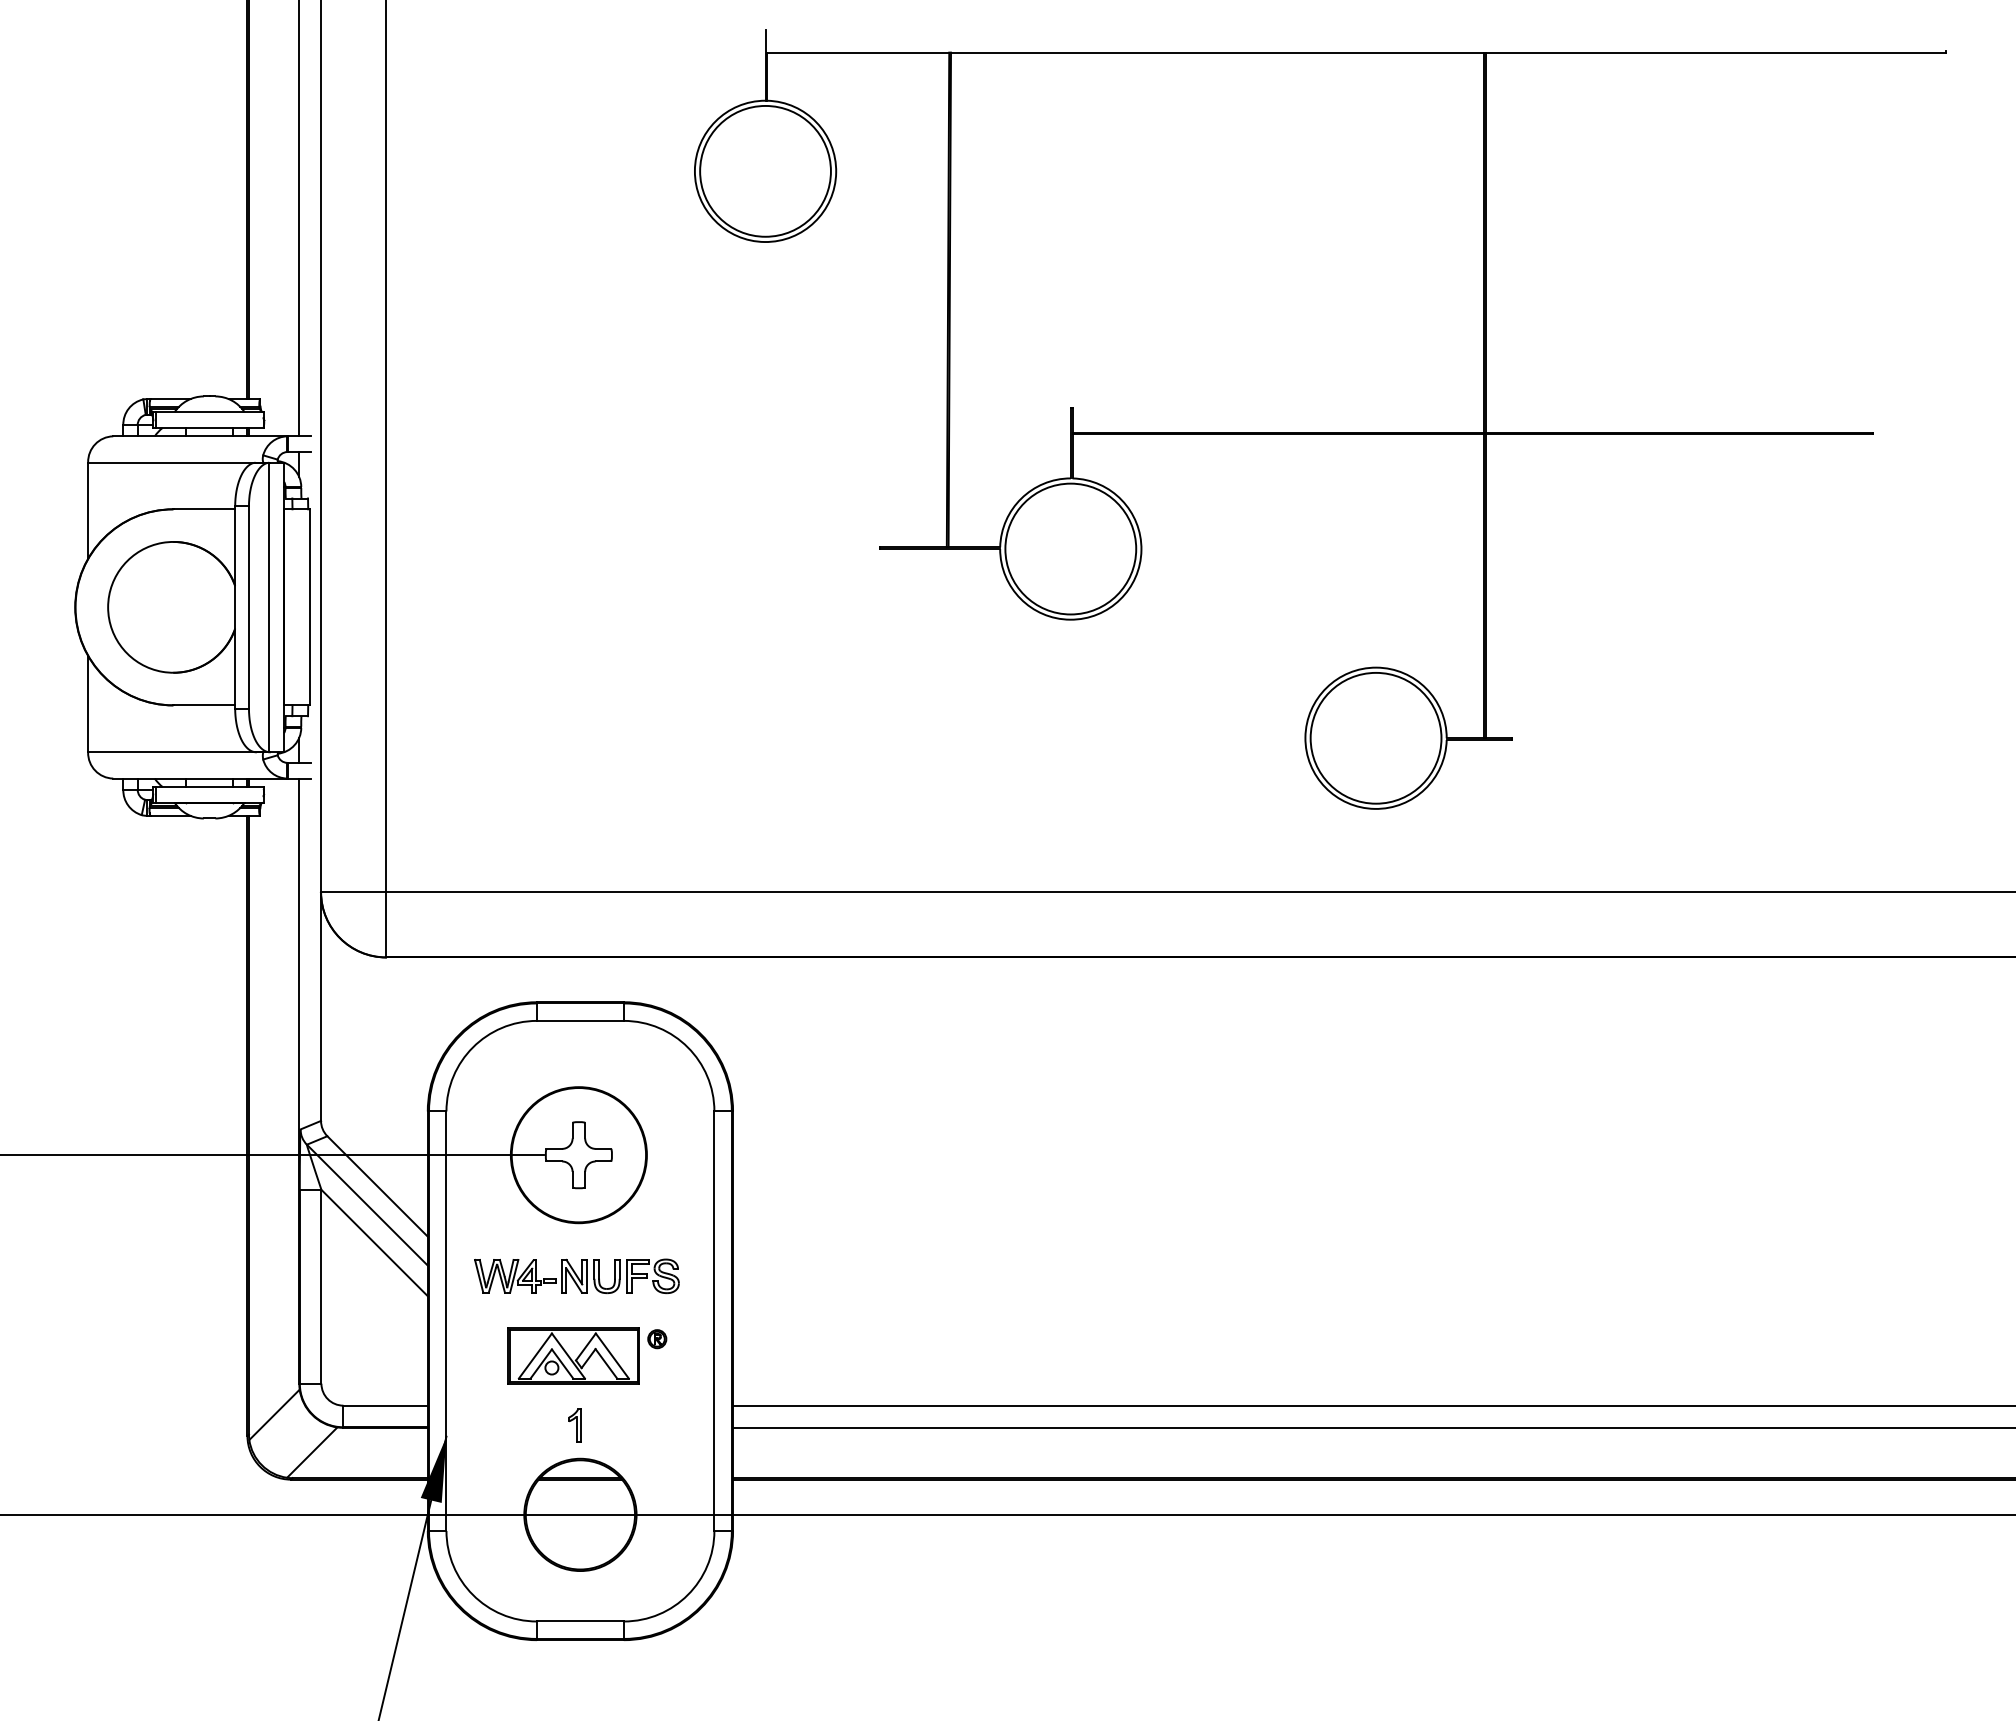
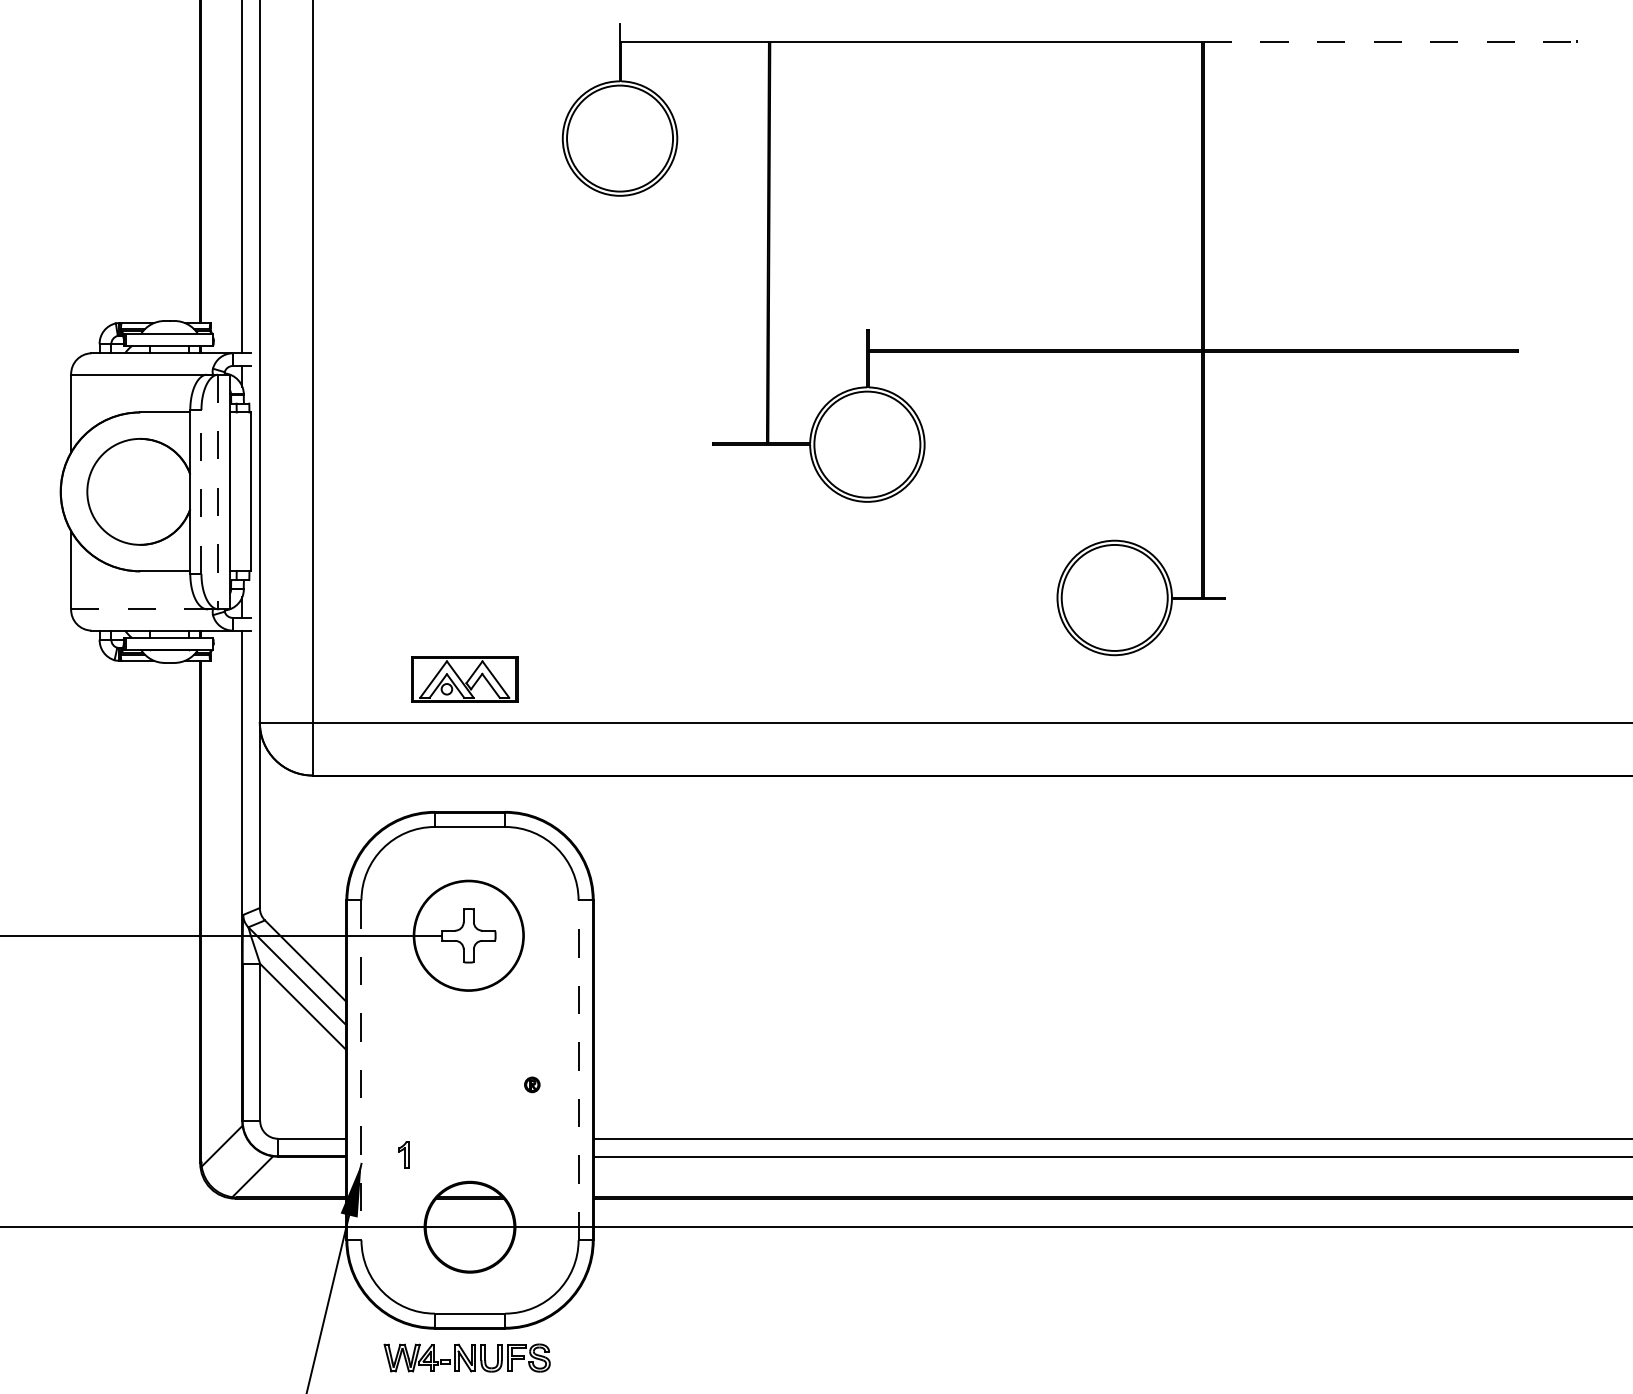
line: (1716, 52) -> (1390, 42), solid -> dashed
line: (248, 606) -> (201, 491), solid -> dashed
line: (269, 607) -> (218, 491), solid -> dashed
line: (175, 752) -> (141, 609), solid -> dashed
part: (576, 1276) -> (466, 1358), moved
line: (446, 1321) -> (361, 1070), solid -> dashed
line: (714, 1321) -> (578, 1070), solid -> dashed
part: (573, 1355) -> (464, 679), moved
part: (574, 1425) -> (403, 1154), moved

